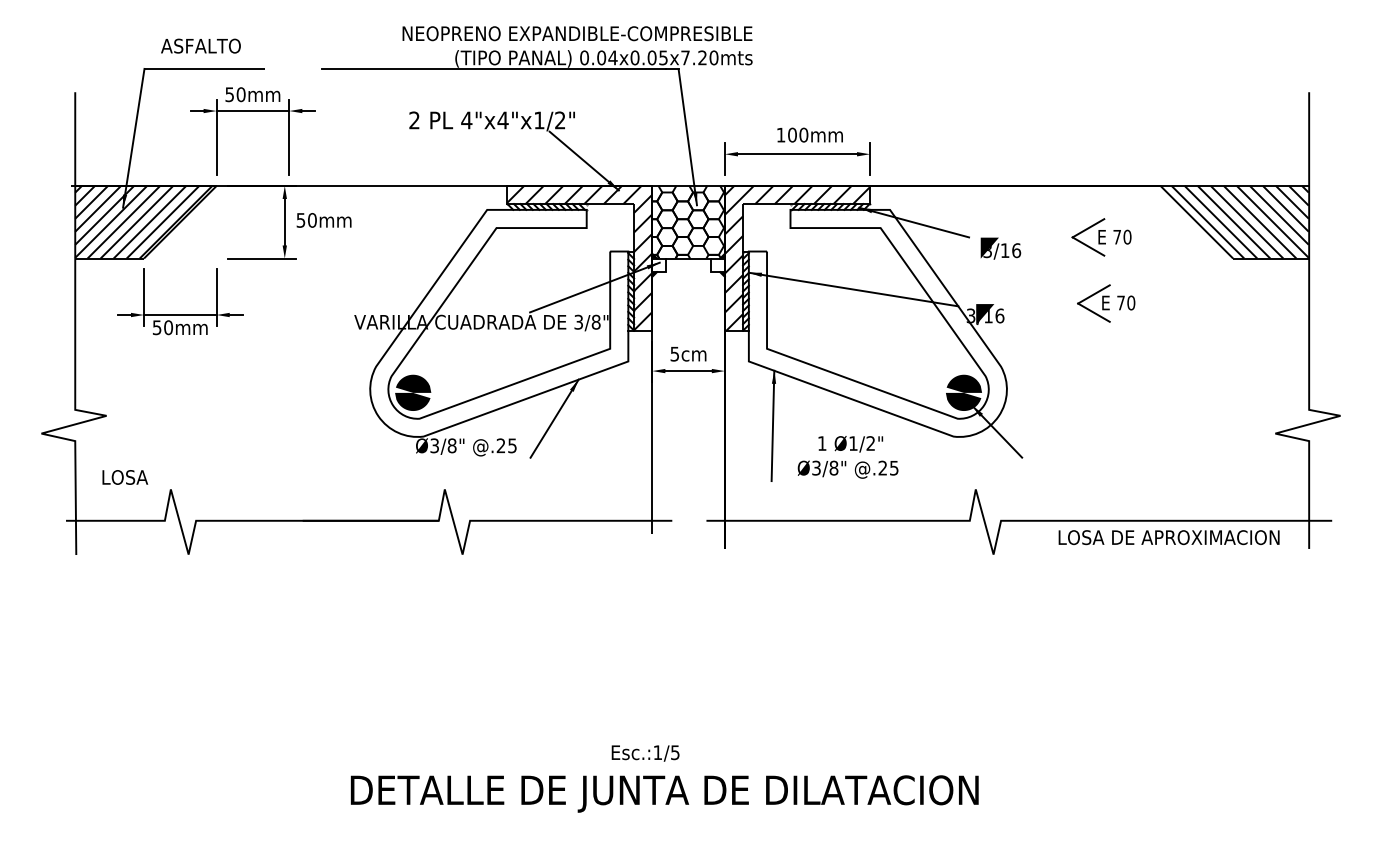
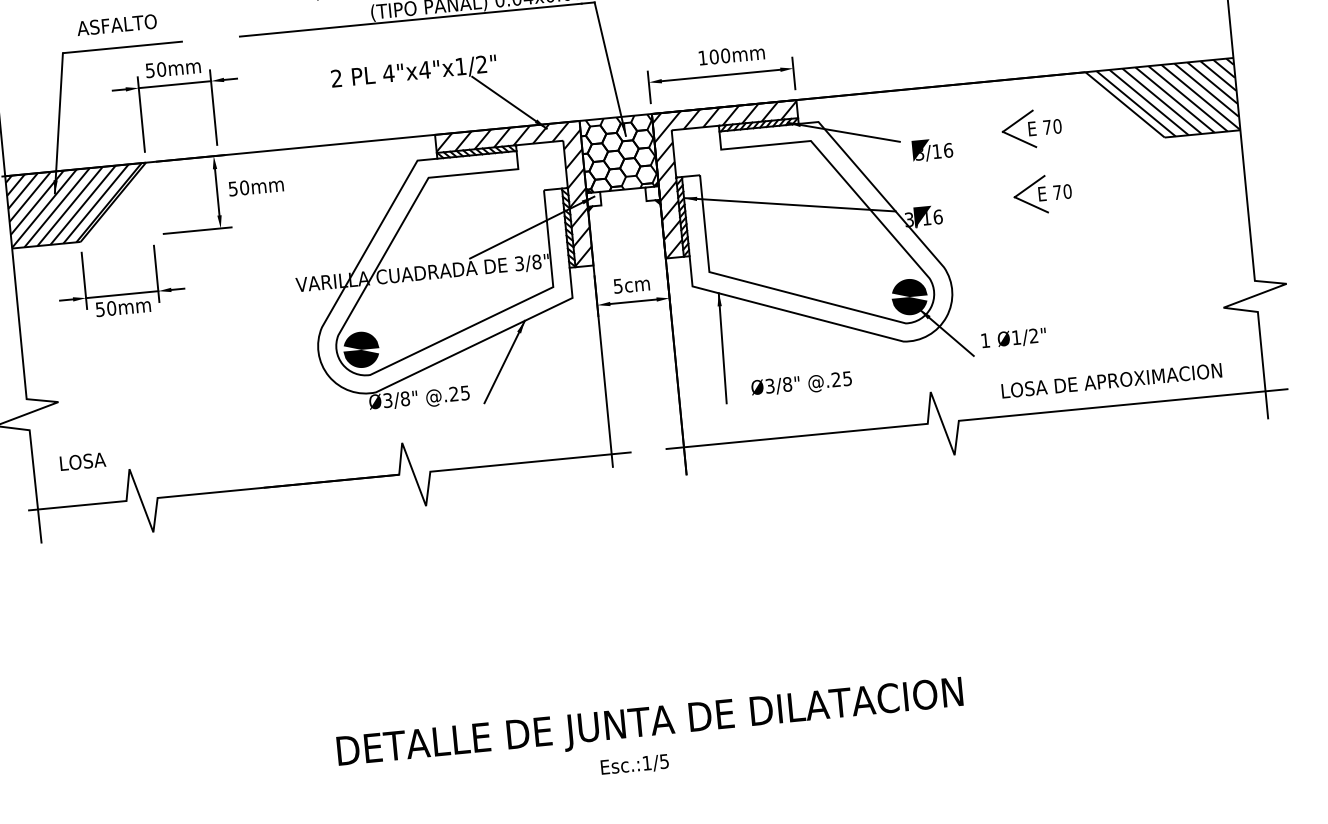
text: (850, 444) -> (1013, 338), moved
text: (1168, 537) -> (1111, 380), moved
text: (645, 753) -> (634, 765), moved

